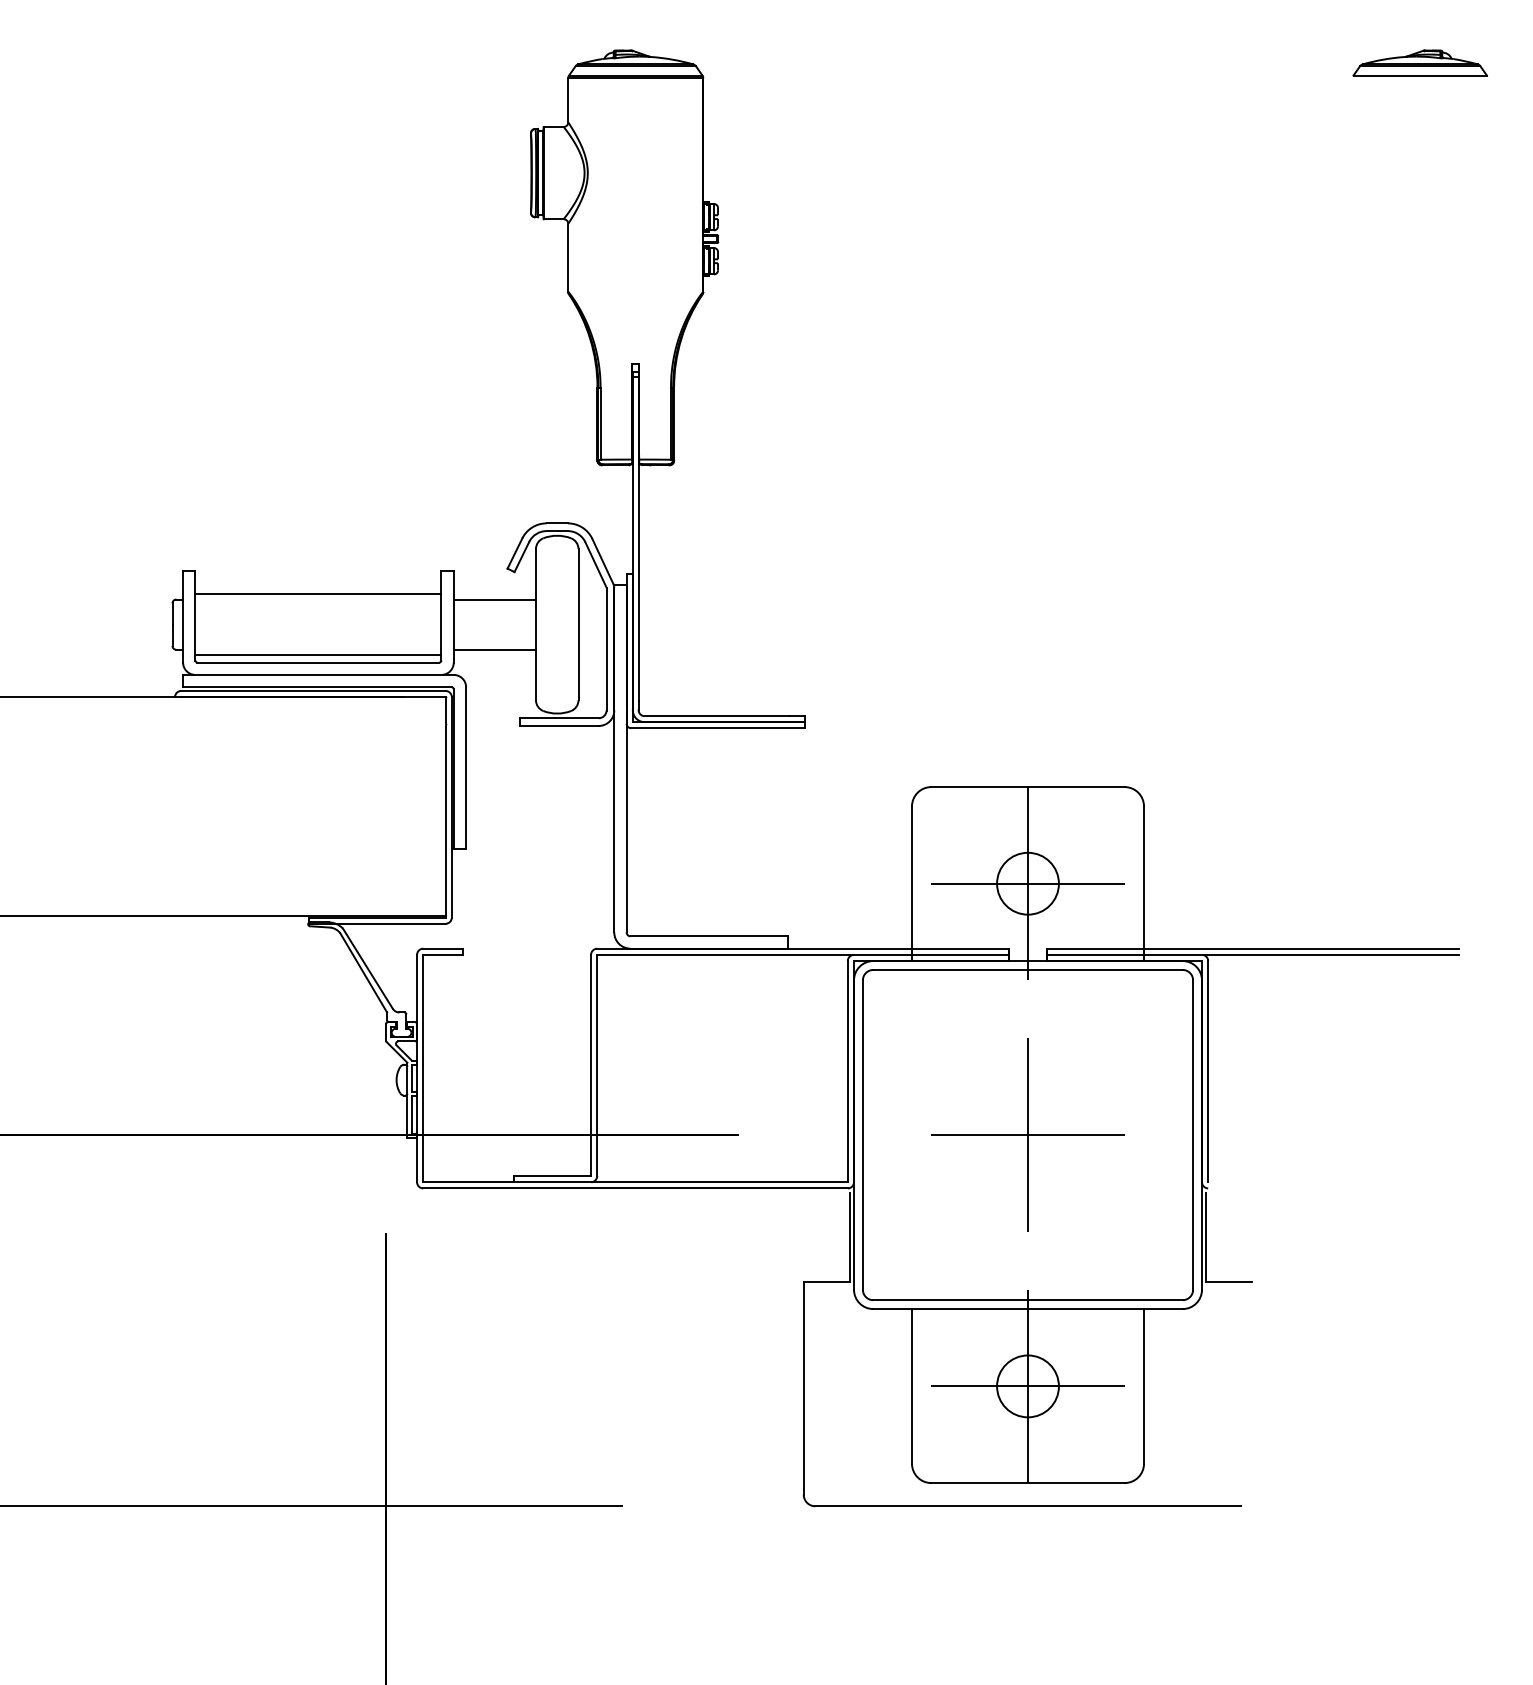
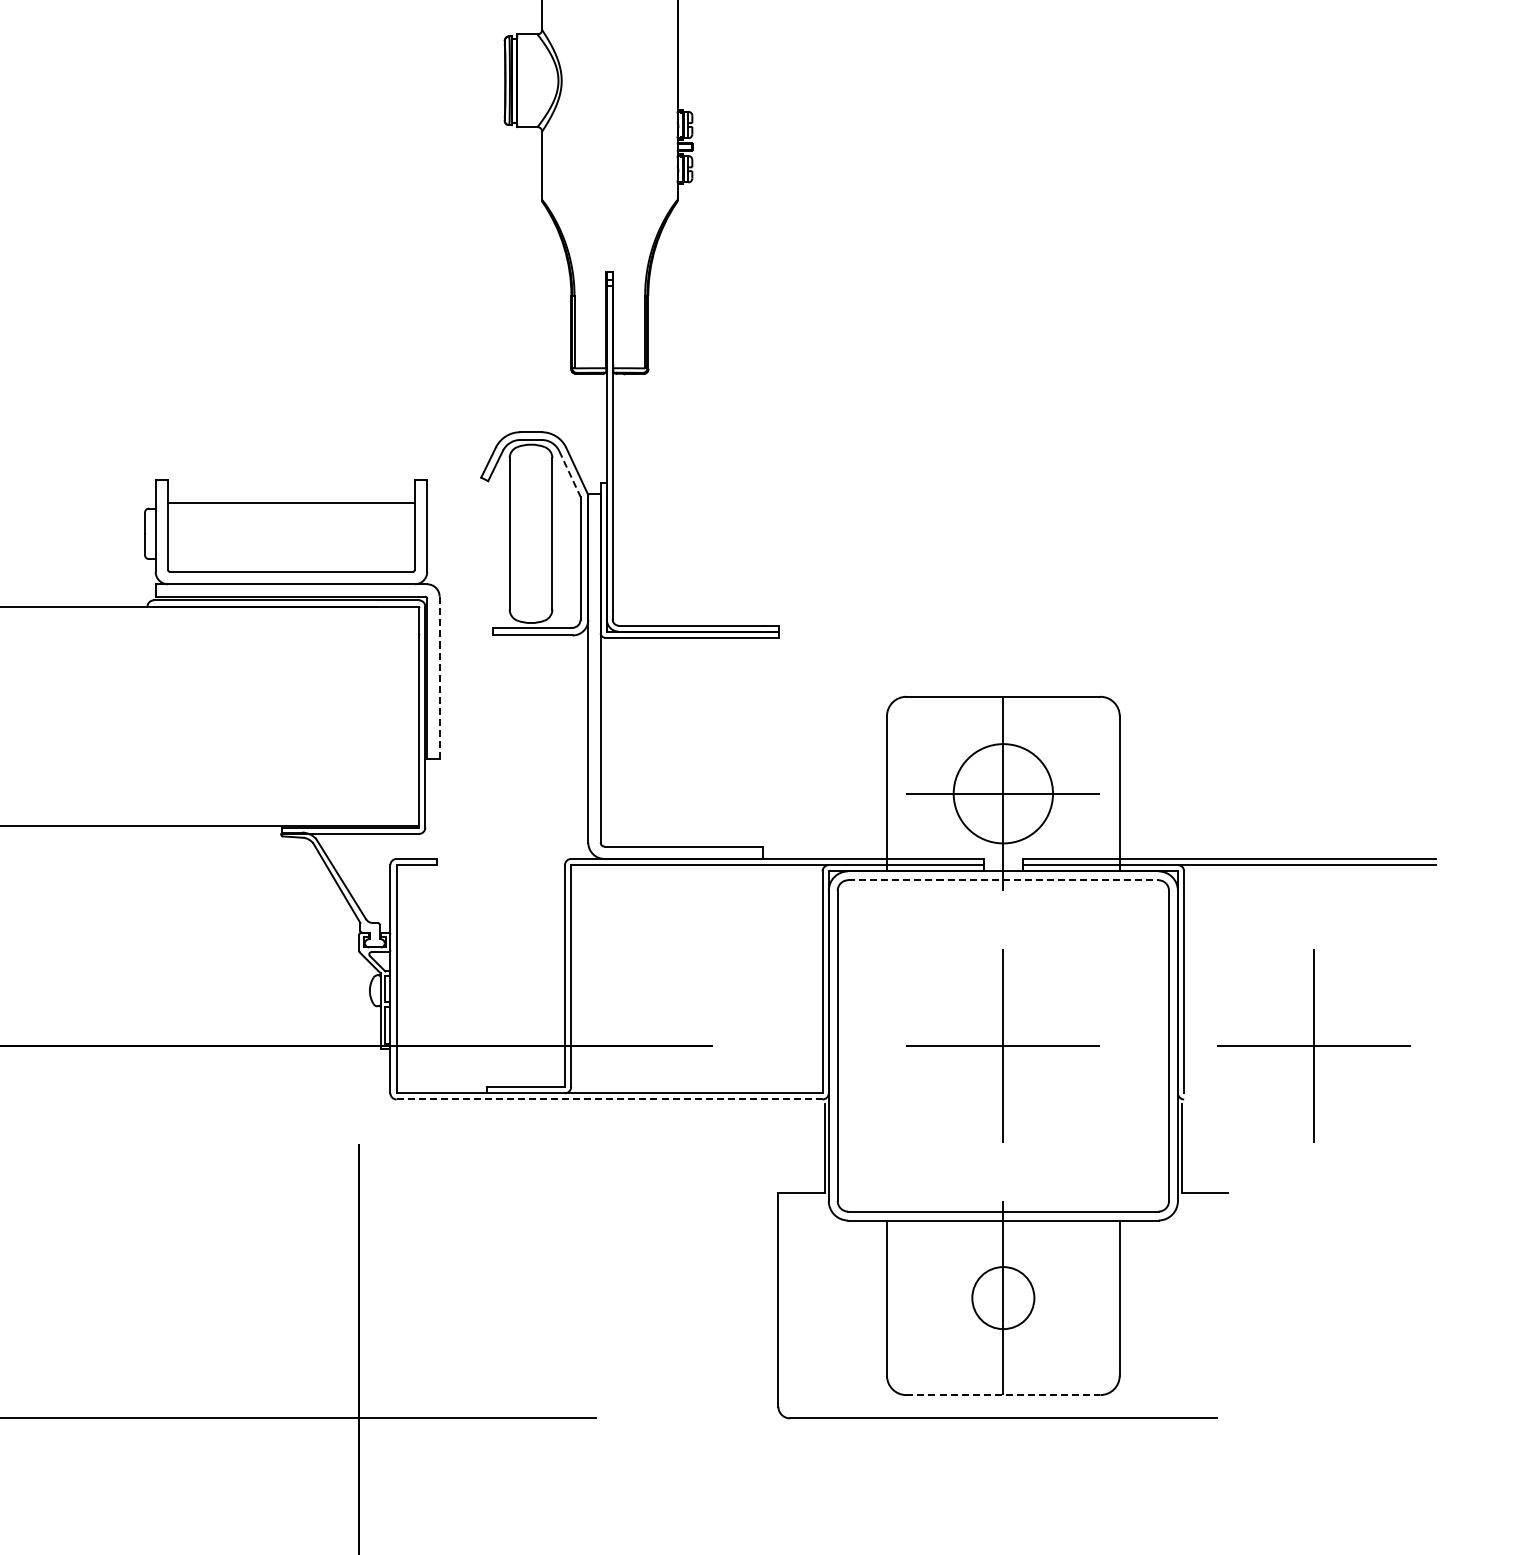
line: (596, 565) -> (570, 474), solid -> dashed
line: (494, 599) -> (468, 508), removed
line: (494, 649) -> (468, 558), removed
line: (318, 655) -> (291, 564), removed
line: (466, 768) -> (440, 678), solid -> dashed
circle: (1027, 883) -> (1002, 793), size x1.6
line: (1028, 969) -> (1003, 879), solid -> dashed
part: (1337, 1134) -> (1313, 1045), added
line: (636, 1188) -> (610, 1099), solid -> dashed
line: (1027, 1386) -> (1002, 1298), removed
line: (1028, 1483) -> (1003, 1395), solid -> dashed

